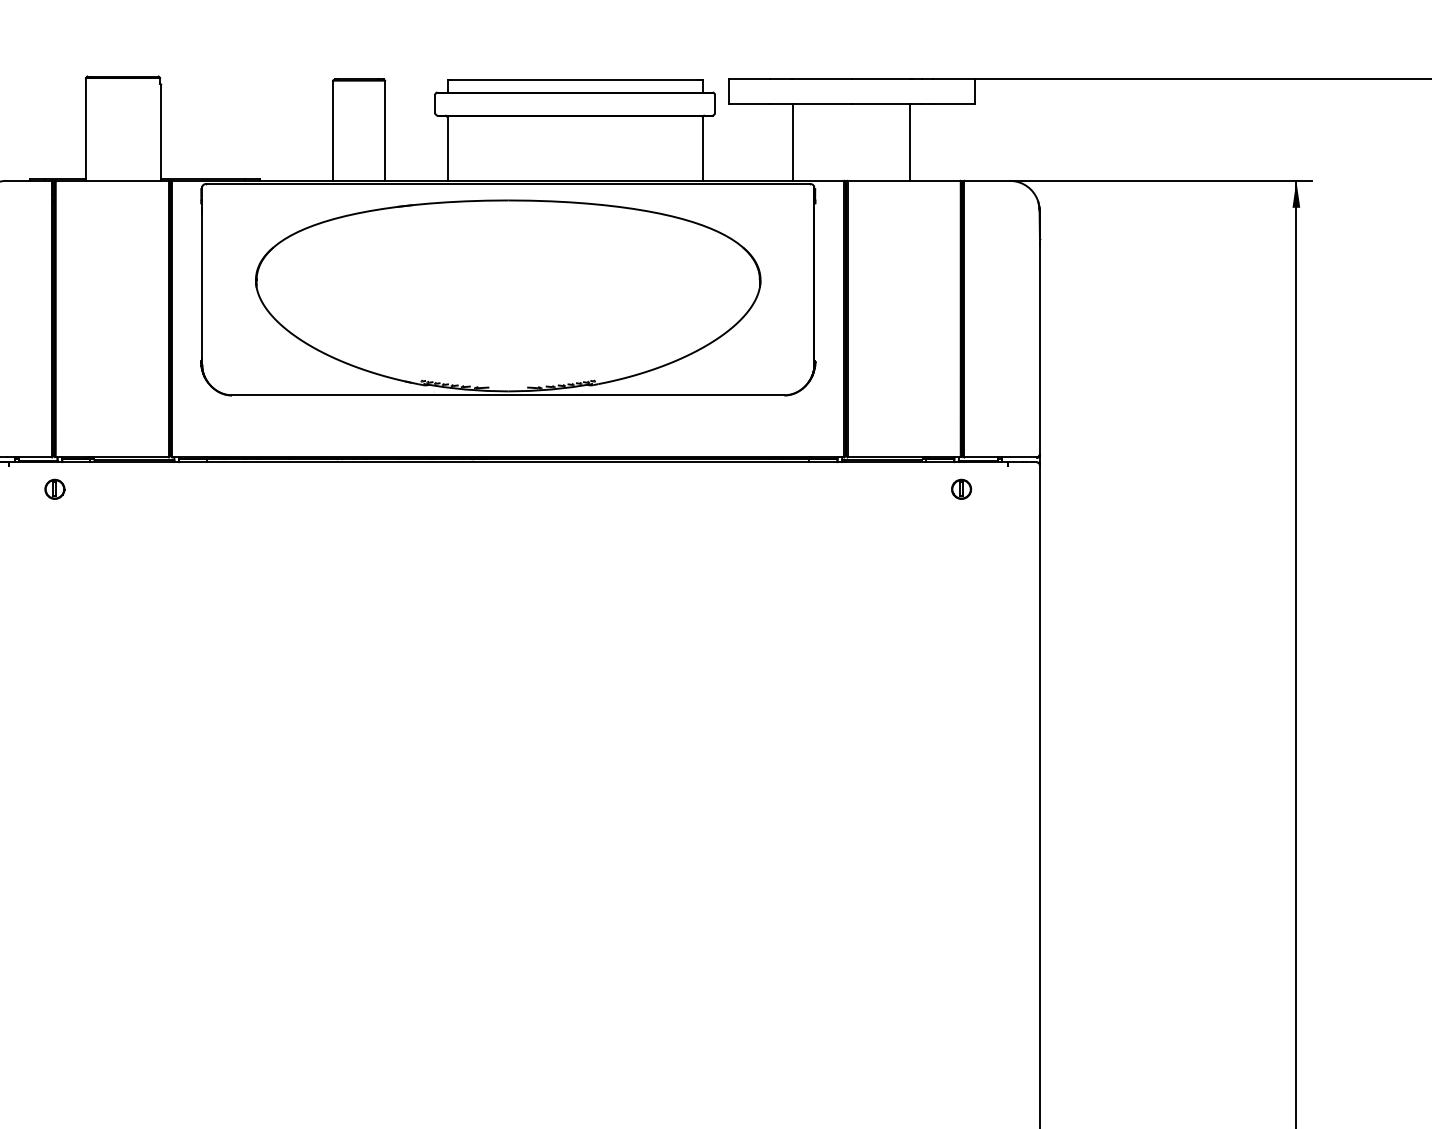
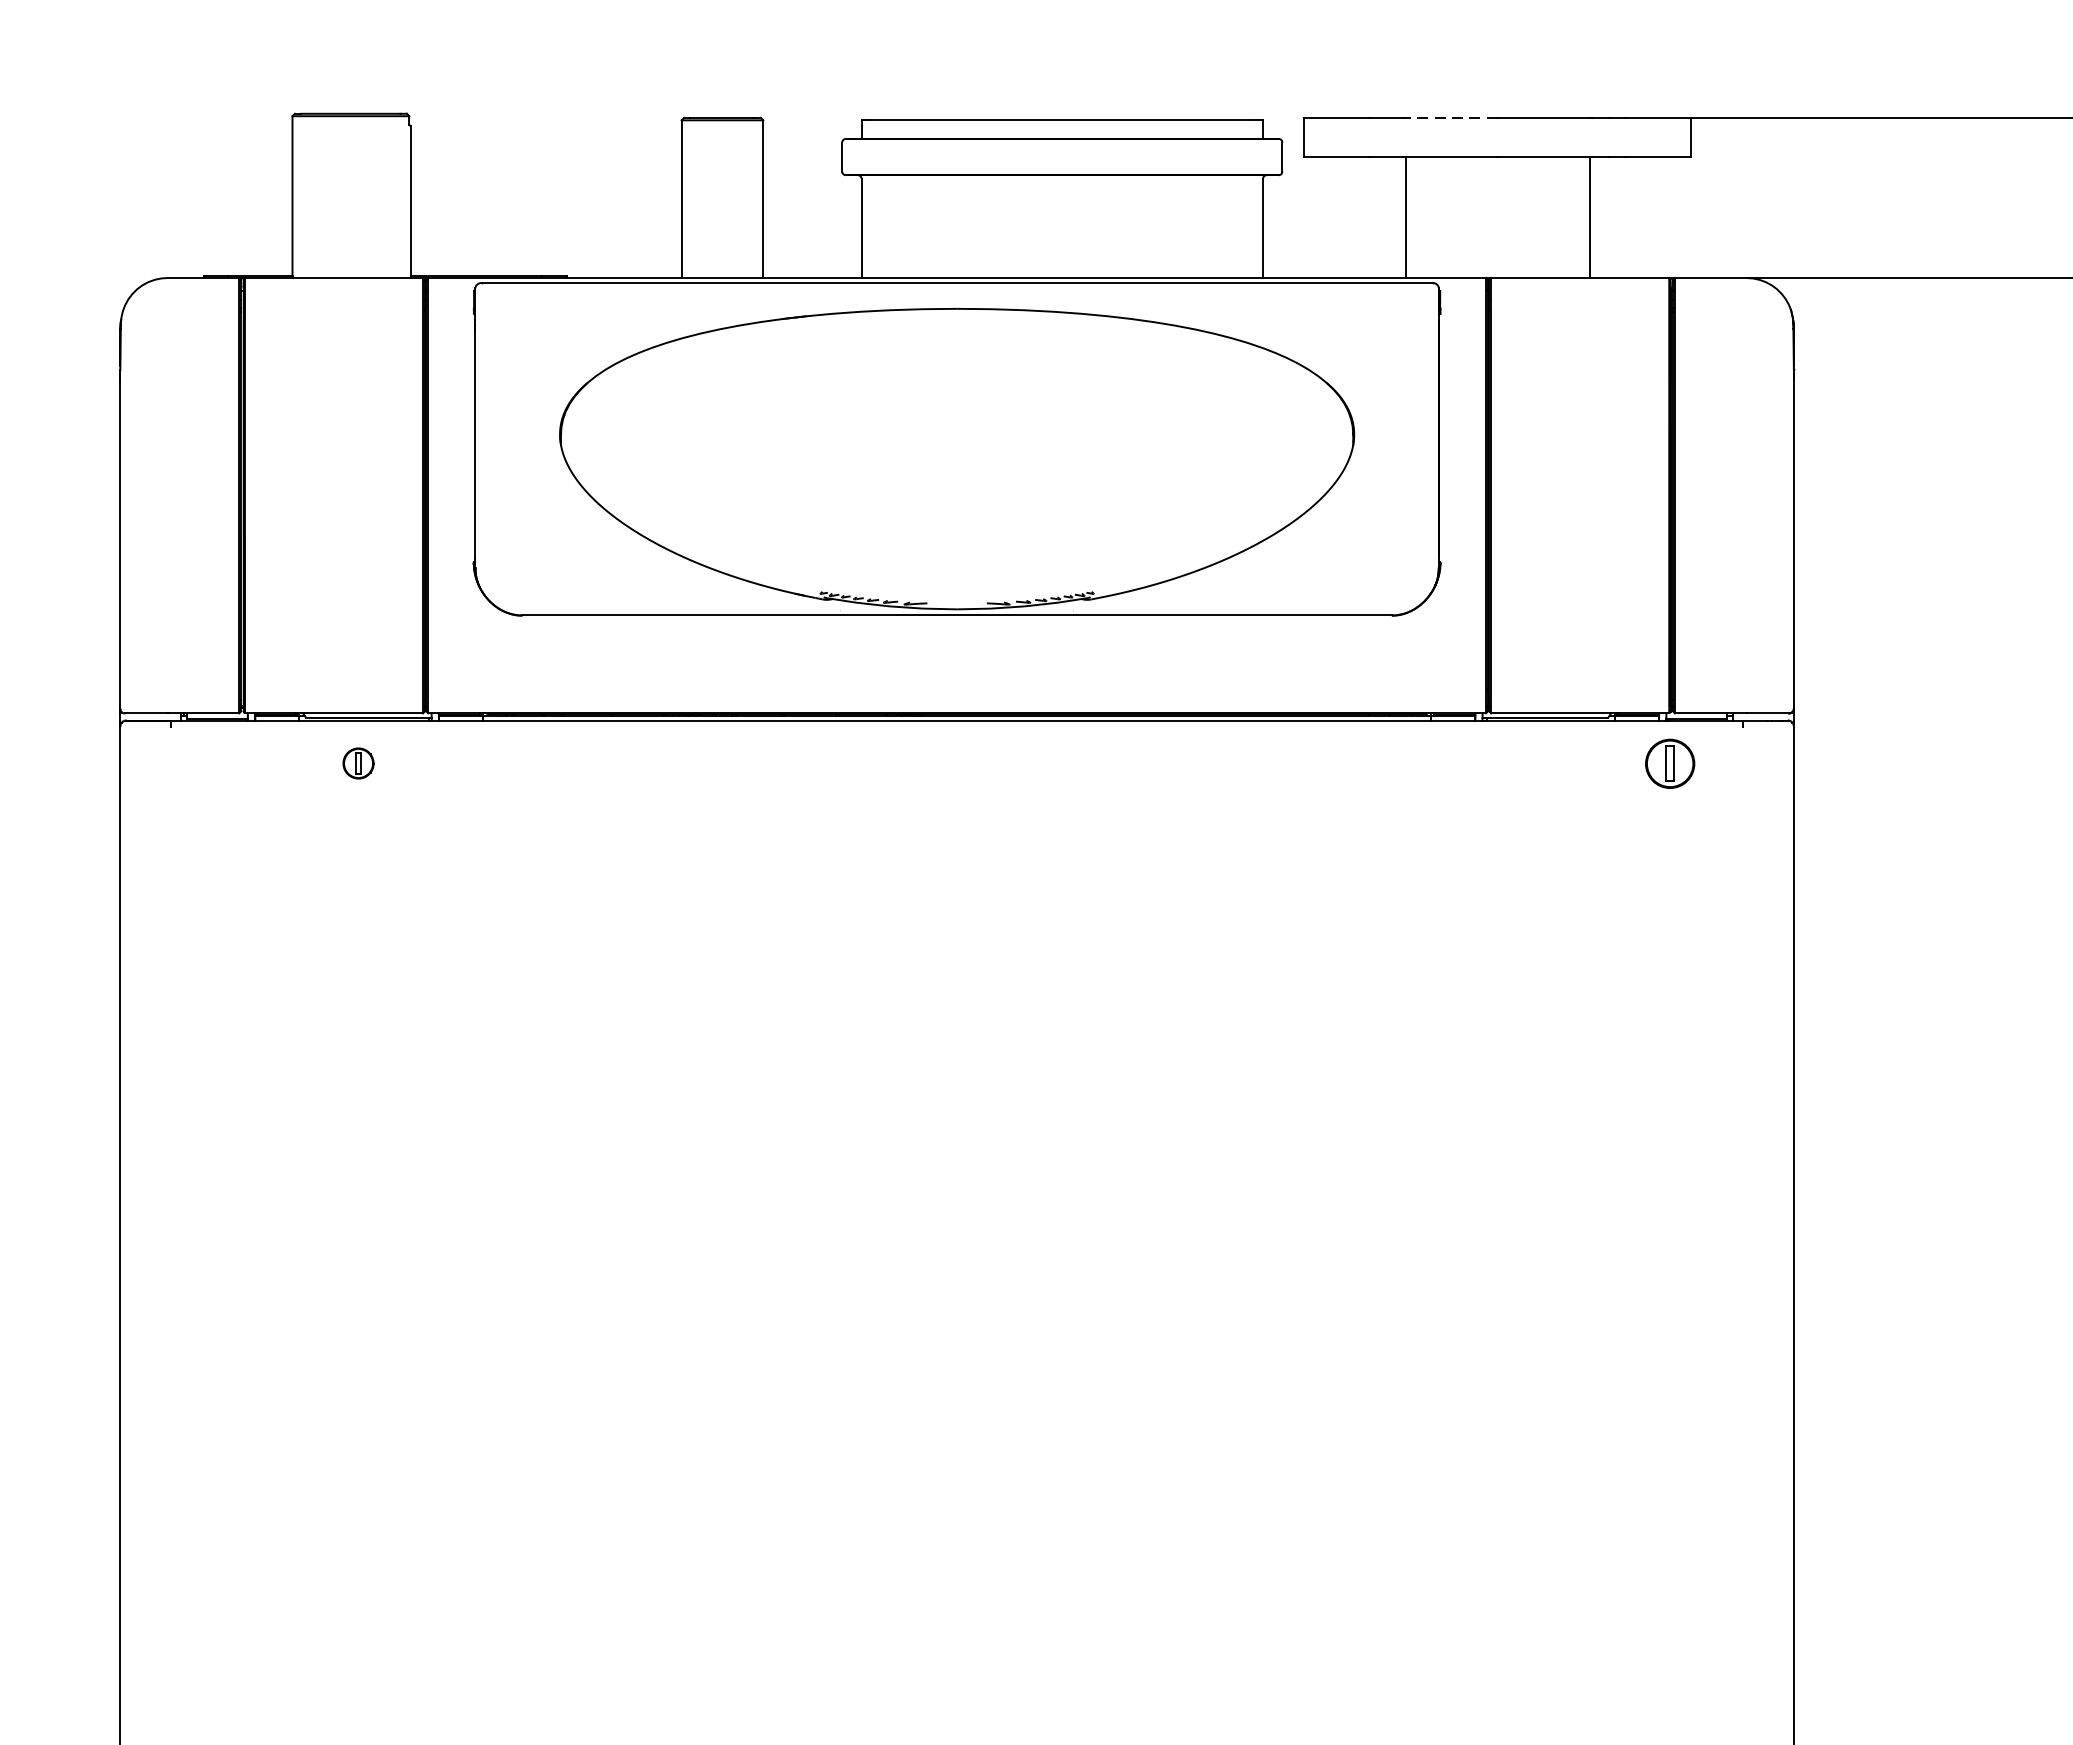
line: (821, 79) -> (1450, 118), solid -> dashed
part: (54, 488) -> (357, 762), moved
part: (961, 488) -> (1670, 762), size x1.6

